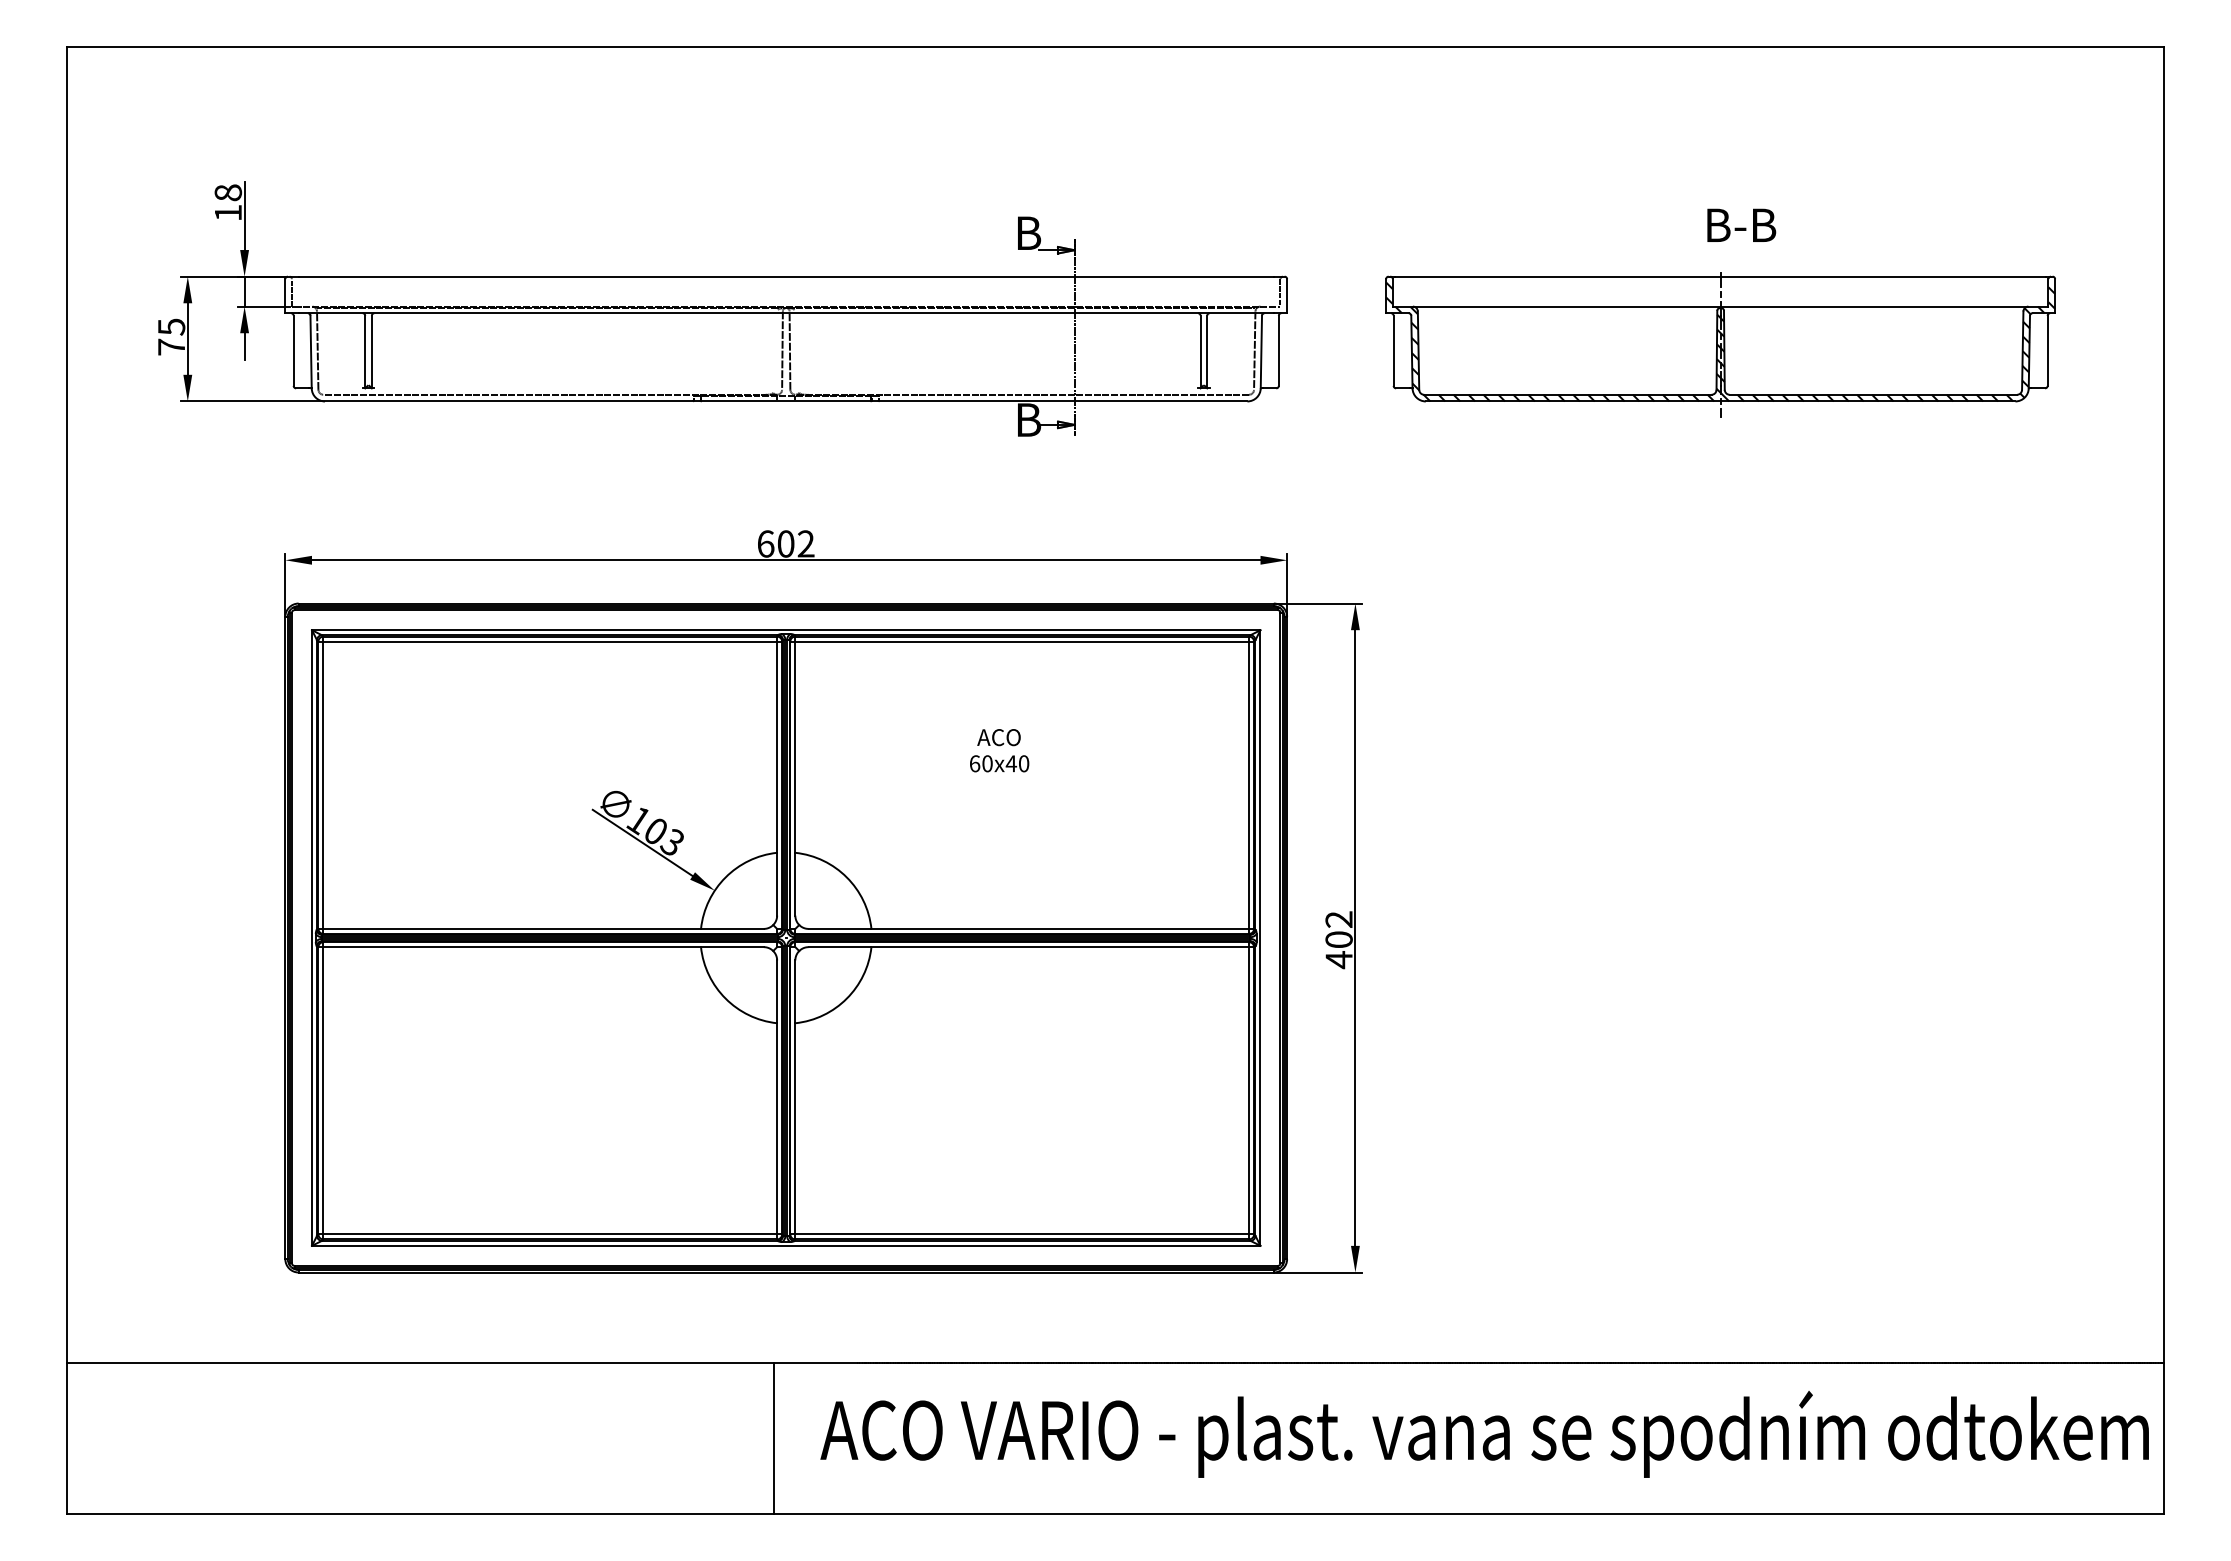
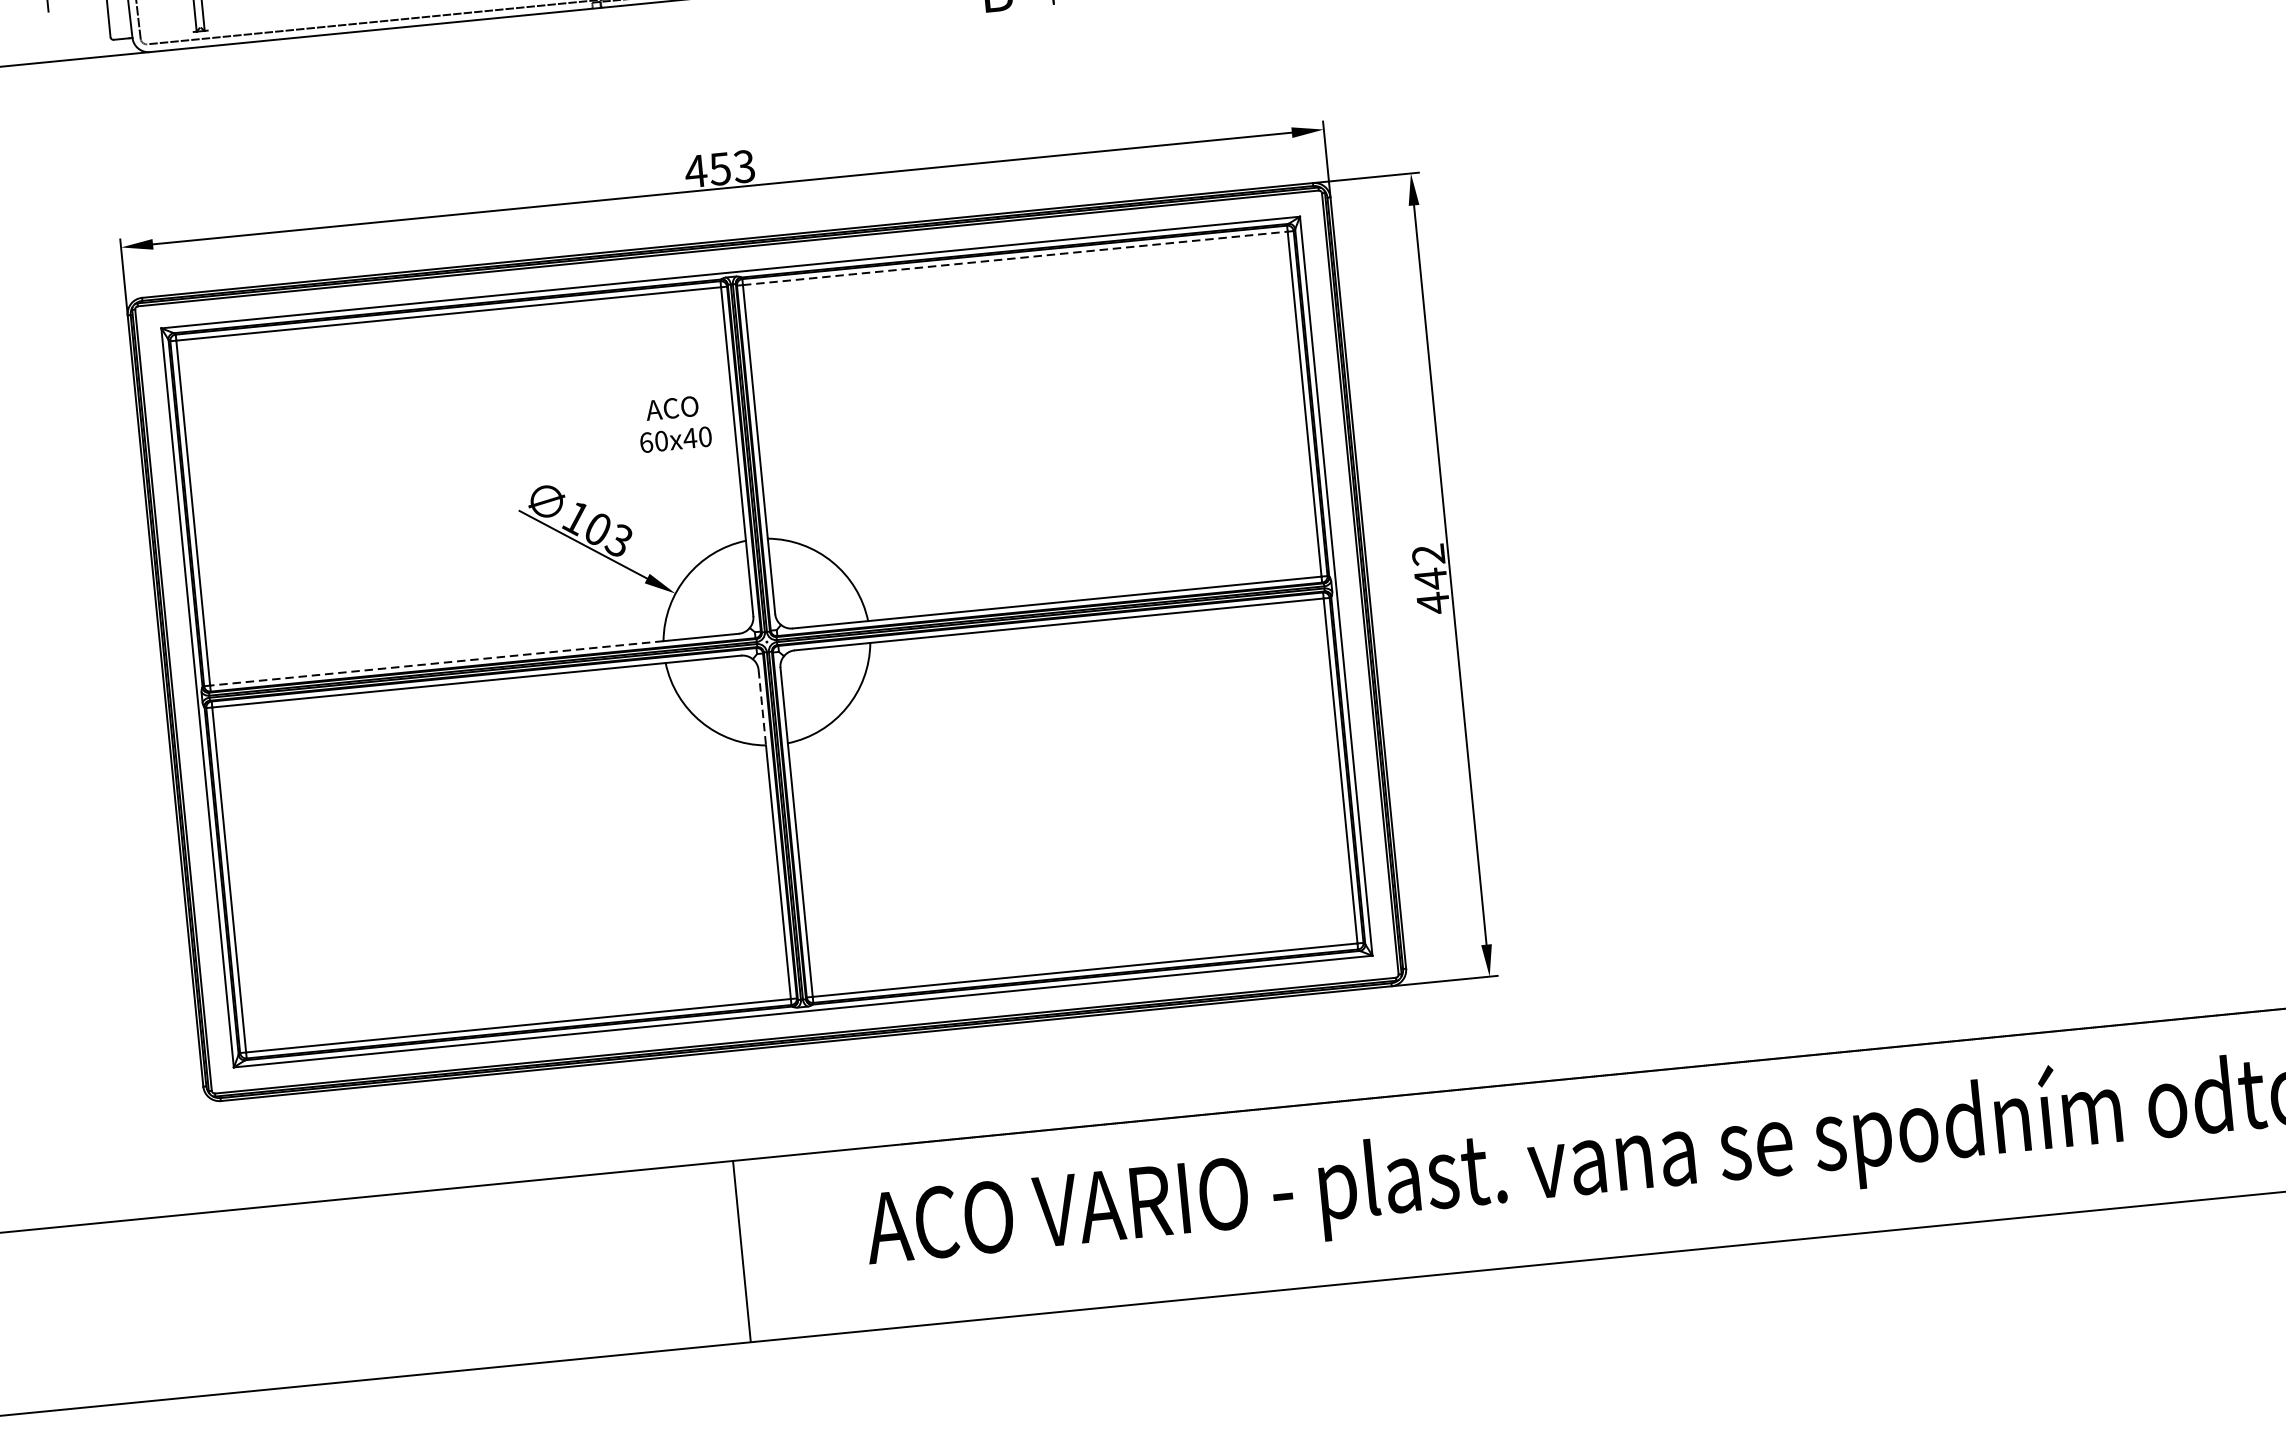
text: (785, 543) -> (719, 168), 602 -> 453
line: (1022, 641) -> (1015, 258), solid -> dashed
text: (999, 750) -> (674, 423), moved
line: (512, 928) -> (437, 662), solid -> dashed
text: (1338, 939) -> (1430, 578), 402 -> 442
line: (777, 992) -> (762, 708), solid -> dashed
line: (774, 1438) -> (742, 1251), moved

